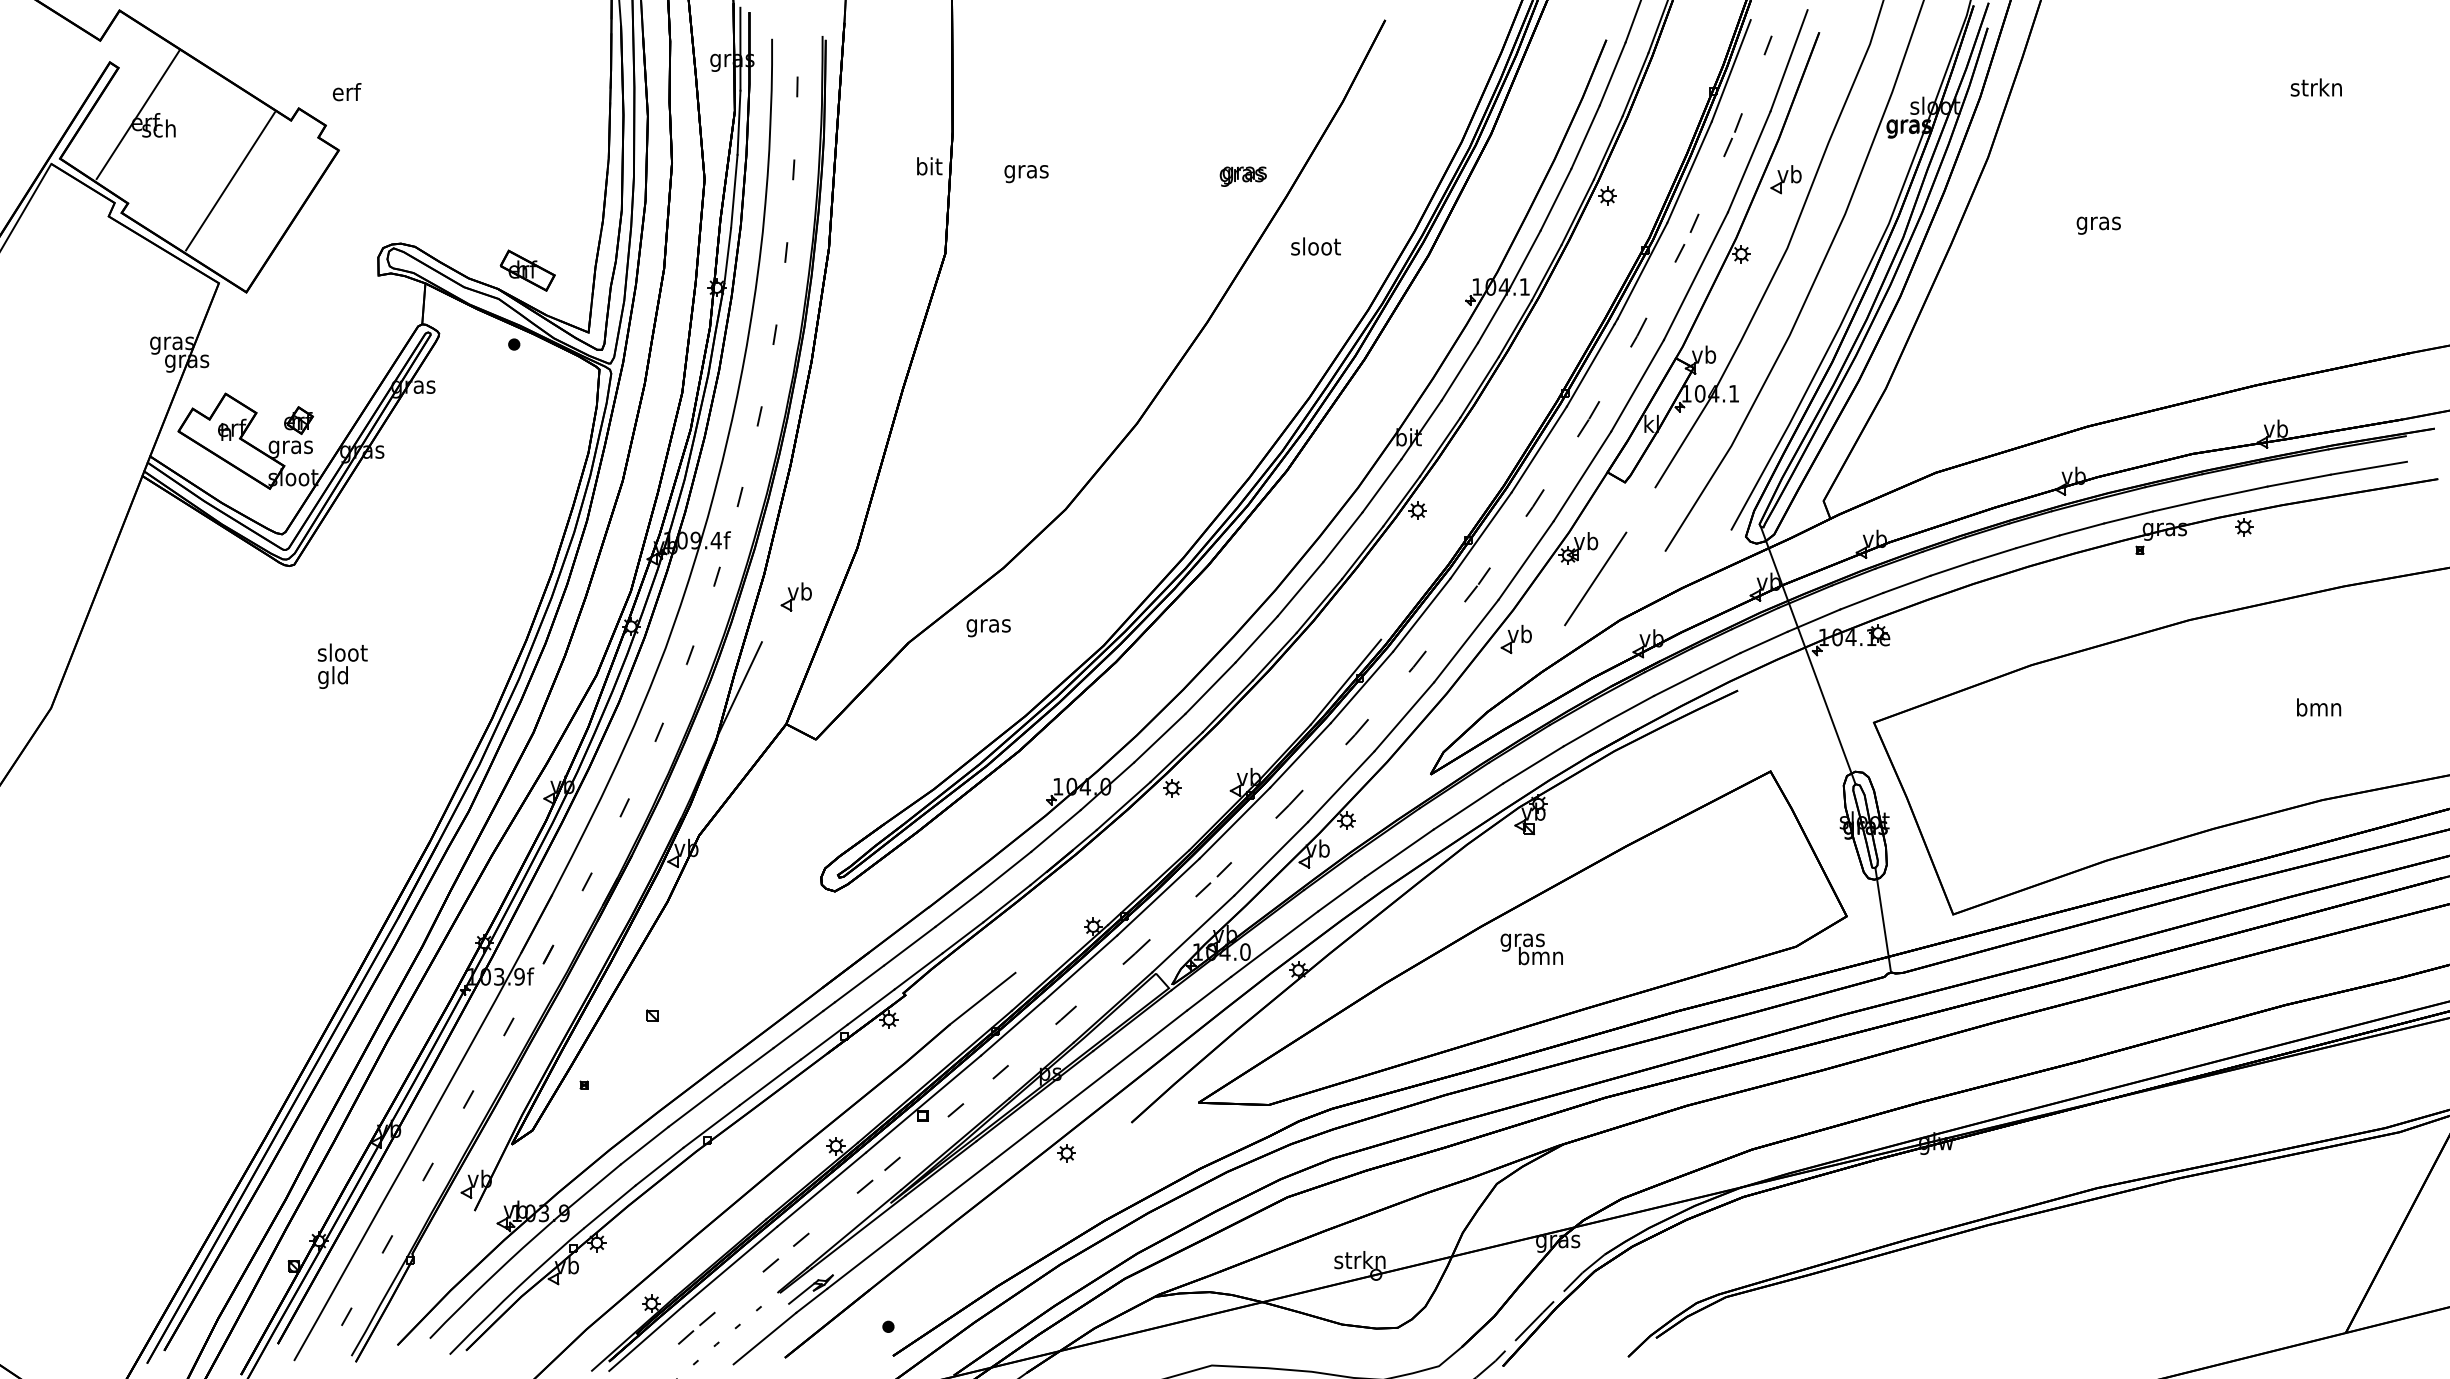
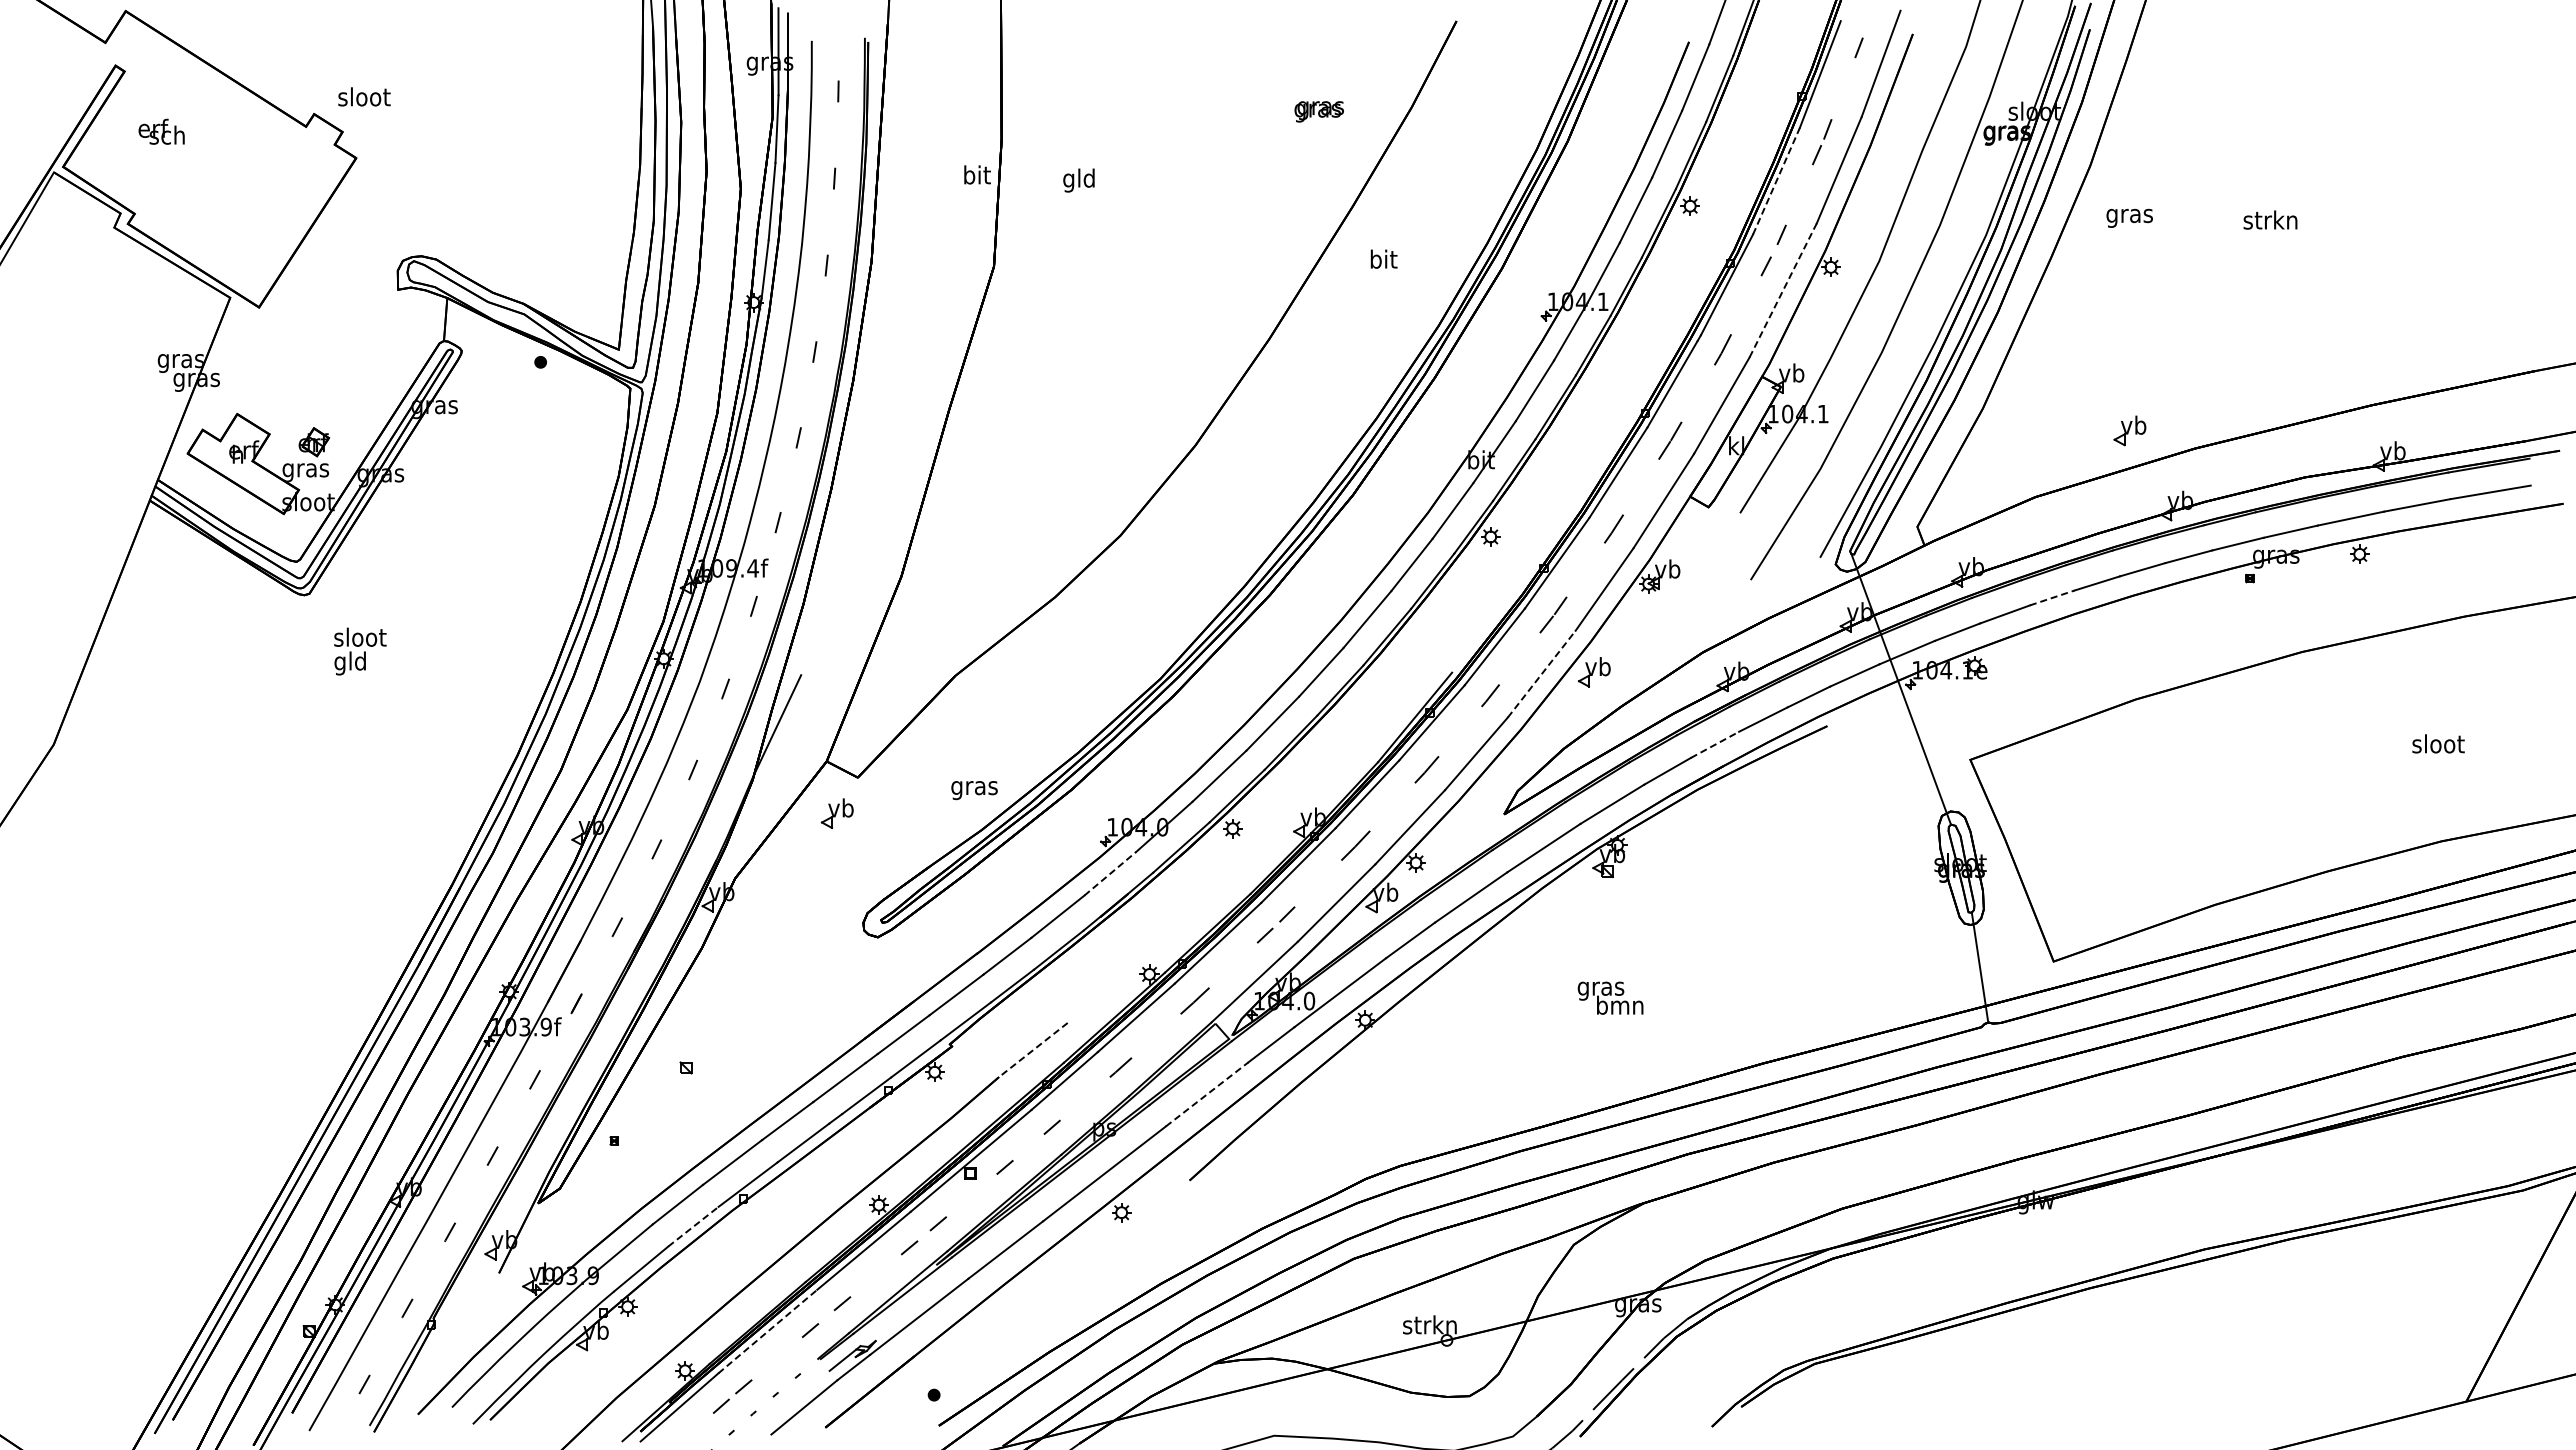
text: (2316, 86) -> (2270, 219), moved
text: (346, 91) -> (364, 96), erf -> sloot
line: (137, 114) -> (144, 120), removed
text: (1026, 171) -> (1079, 180), gras -> gld
line: (1689, 171) -> (1776, 180), solid -> dashed
text: (1242, 176) -> (1318, 111), moved
part: (1785, 179) -> (2129, 430), moved
line: (230, 181) -> (242, 190), removed
text: (2098, 224) -> (2129, 217), moved
text: (1315, 245) -> (1383, 258), sloot -> bit
part: (527, 270) -> (554, 284), removed
line: (1695, 276) -> (1782, 290), solid -> dashed
line: (1952, 568) -> (2052, 597), solid -> dashed
line: (1595, 578) -> (1677, 608), removed
part: (795, 596) -> (836, 813), moved
text: (988, 628) -> (974, 790), moved
line: (1467, 640) -> (1542, 673), solid -> dashed
text: (342, 666) -> (360, 651), moved
text: (2319, 707) -> (2438, 743), bmn -> sloot
line: (1631, 708) -> (1715, 744), solid -> dashed
line: (1056, 830) -> (1110, 873), solid -> dashed
part: (1522, 938) -> (1600, 986), removed
line: (982, 999) -> (1033, 1050), solid -> dashed
line: (1148, 1040) -> (1207, 1094), solid -> dashed
line: (659, 1166) -> (693, 1226), solid -> dashed
line: (729, 1266) -> (767, 1331), solid -> dashed

